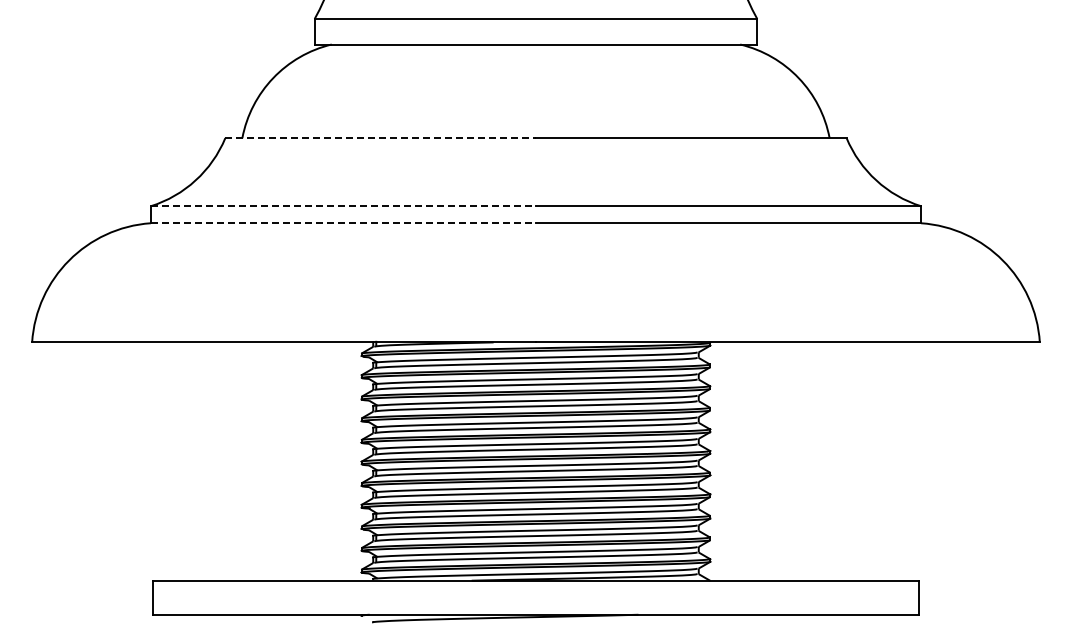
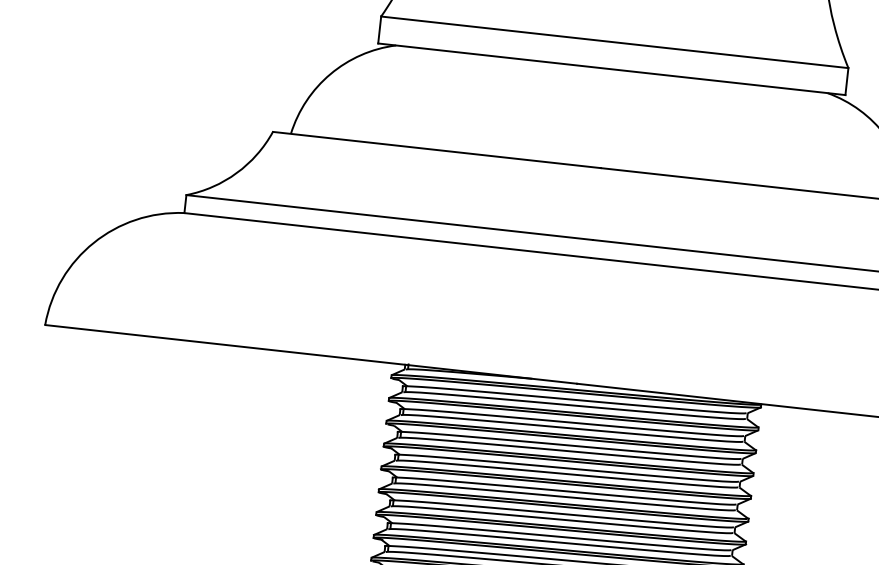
line: (381, 138) -> (437, 150), dashed -> solid
line: (343, 206) -> (389, 217), dashed -> solid
line: (343, 223) -> (387, 235), dashed -> solid

